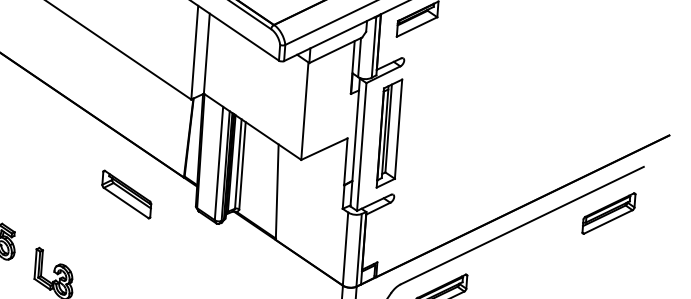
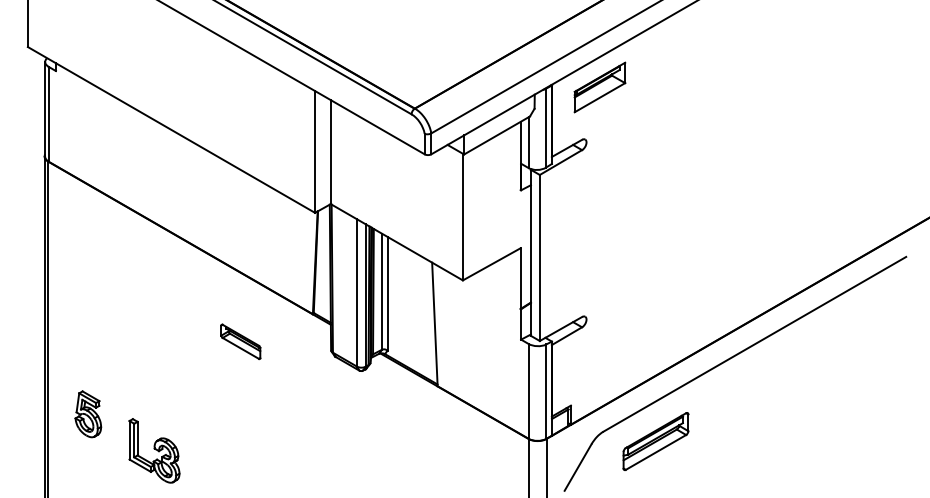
part: (389, 133) -> (574, 238), removed
part: (126, 194) -> (240, 341), size x0.6
part: (608, 213) -> (865, 320), removed

